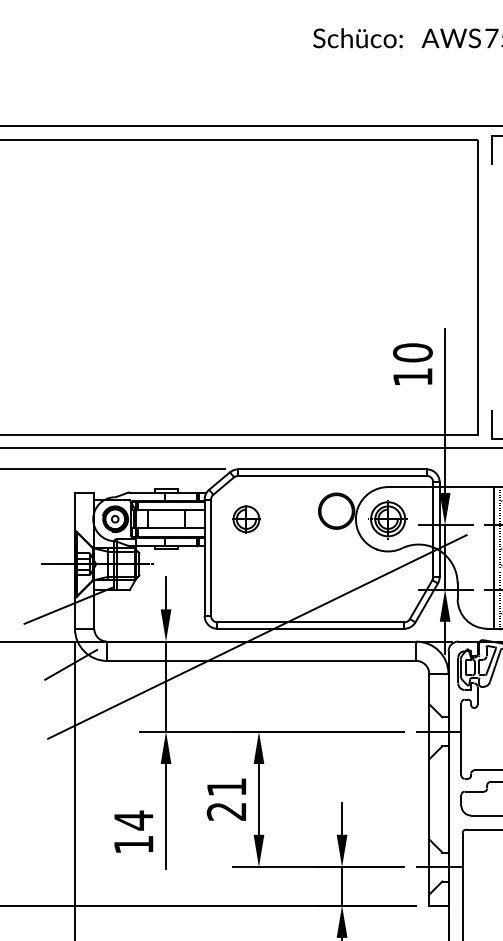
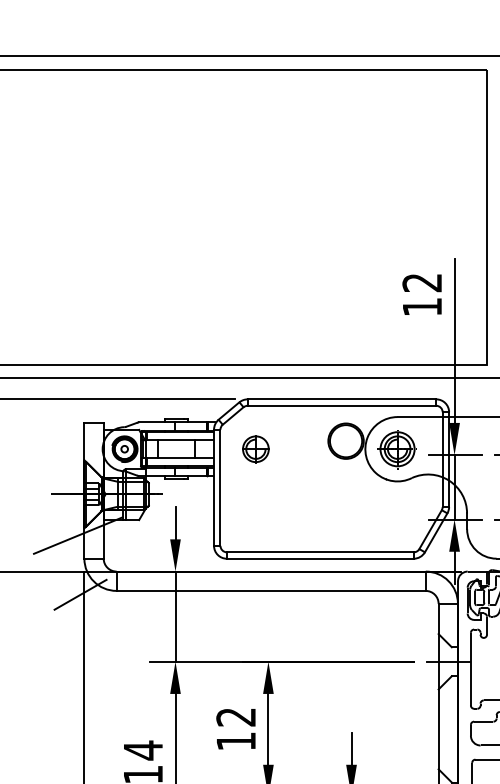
text: (412, 352) -> (421, 282), 10 -> 12
line: (257, 636) -> (266, 566), removed
text: (226, 799) -> (235, 729), 21 -> 12

